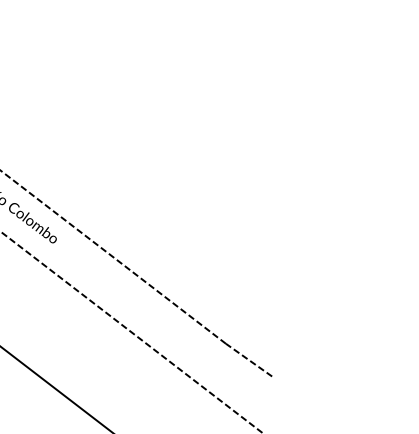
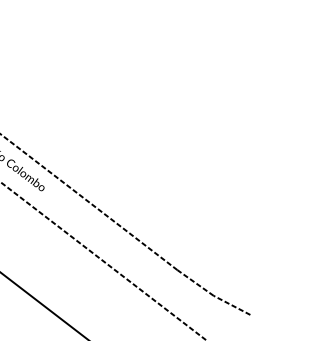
line: (295, 388) -> (232, 305), added

